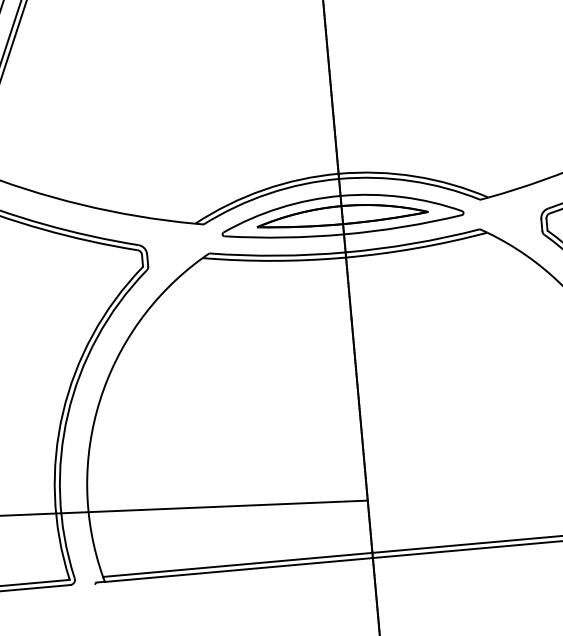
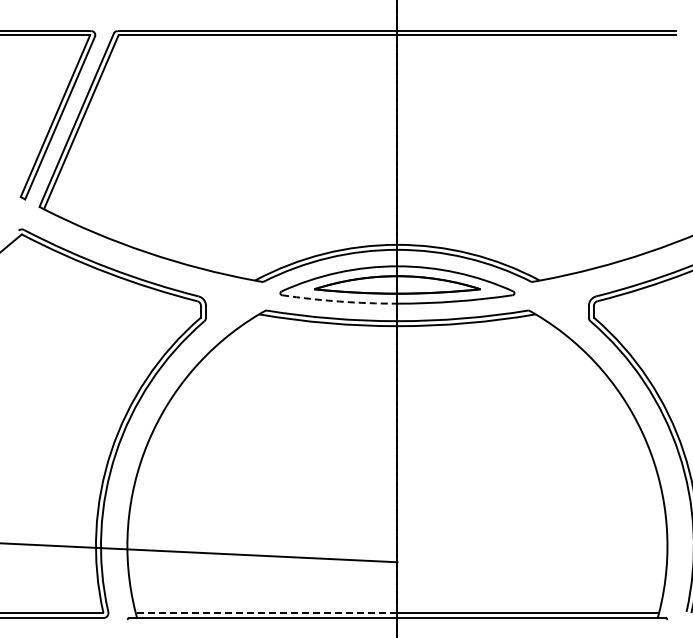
arc: (284, 237) -> (339, 301), solid -> dashed
line: (237, 565) -> (266, 613), solid -> dashed

